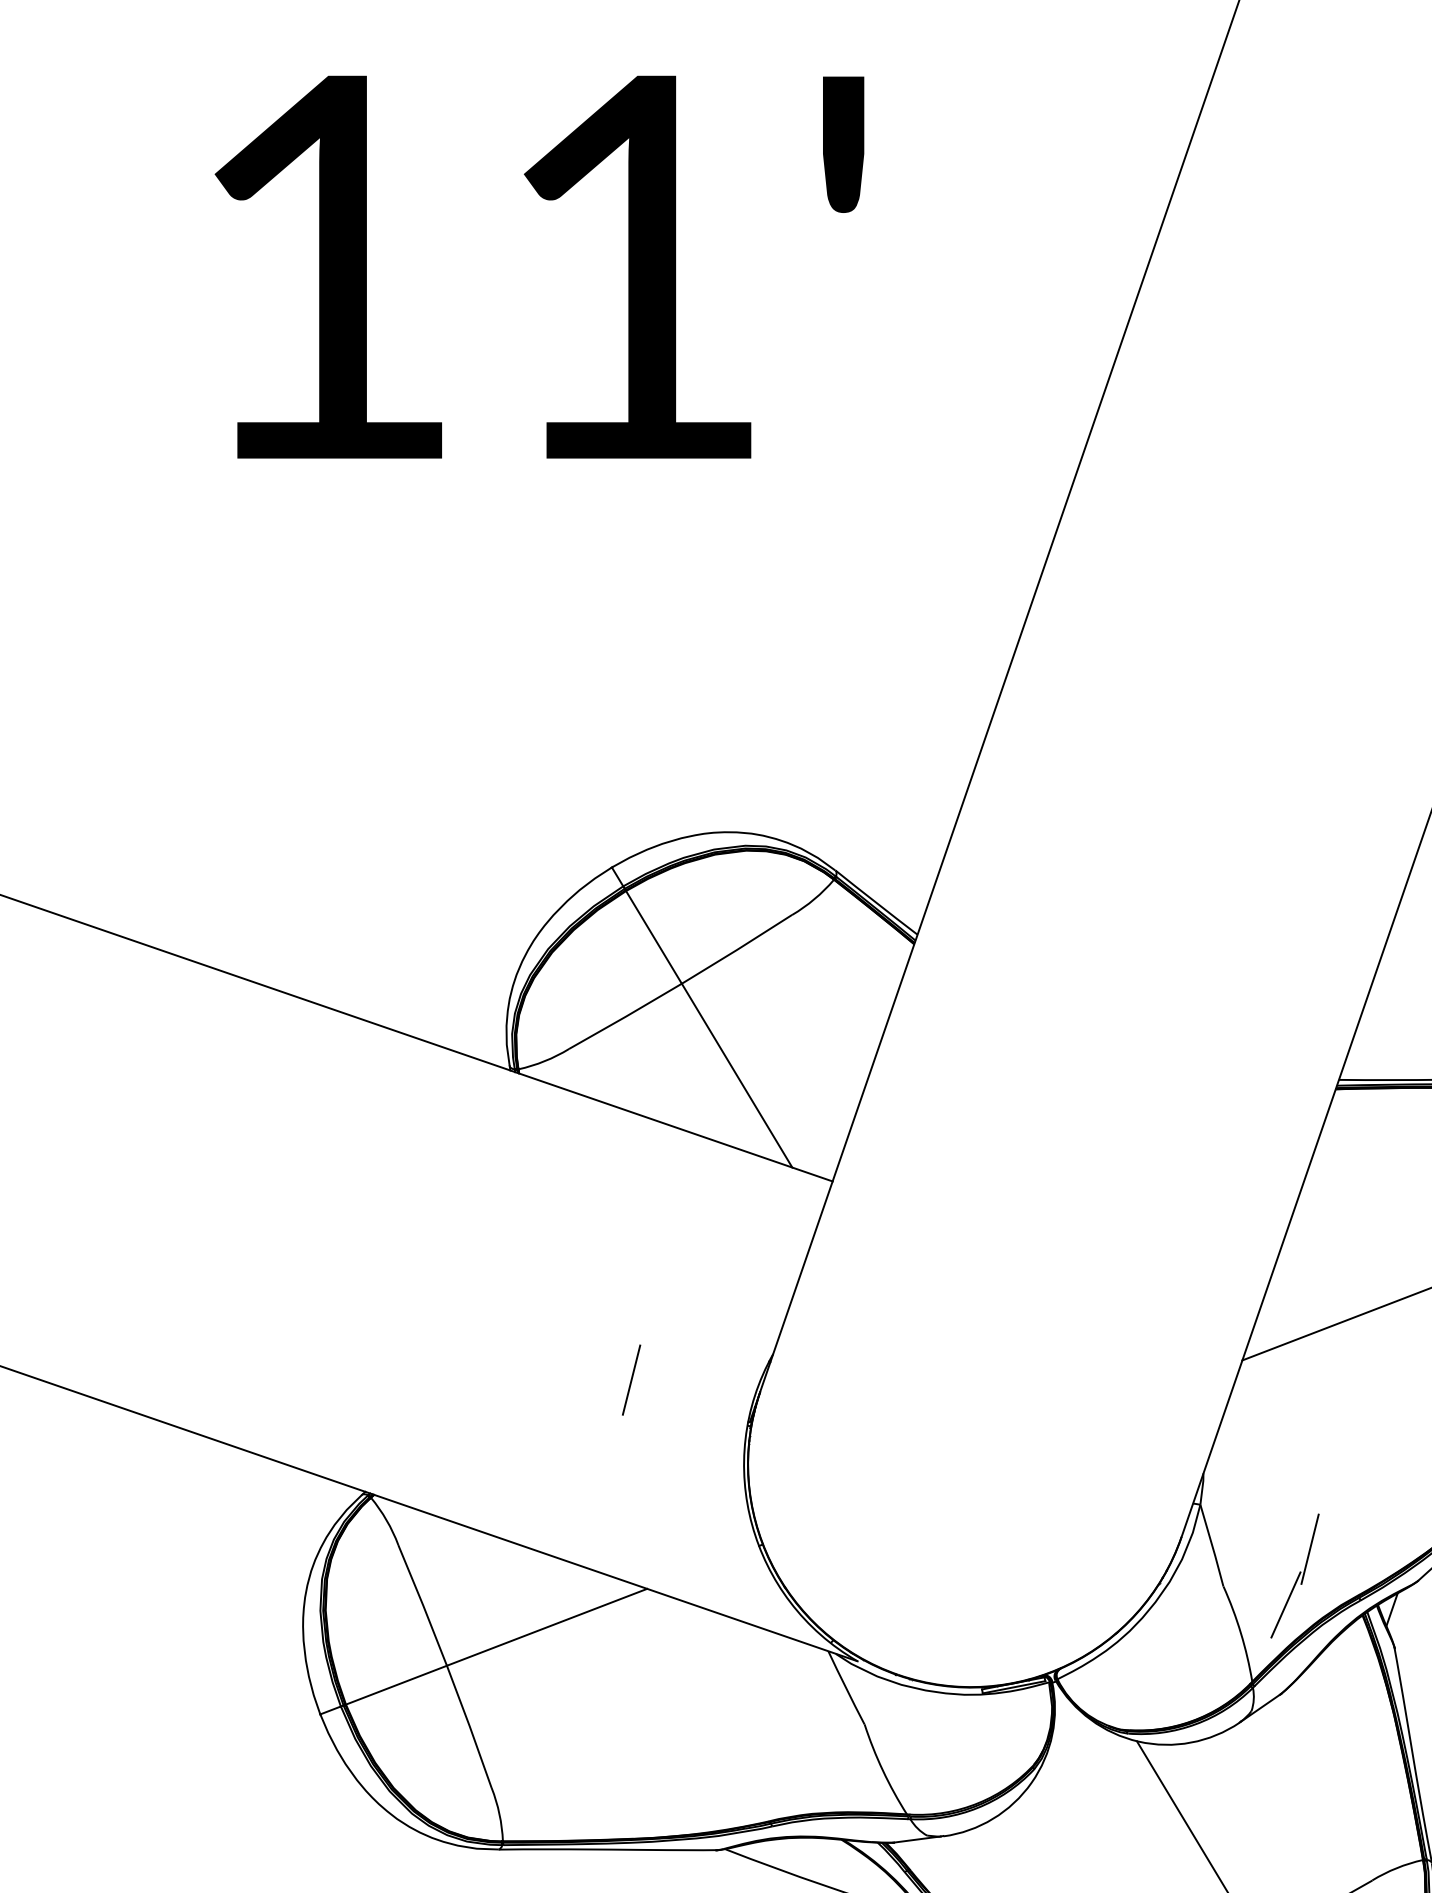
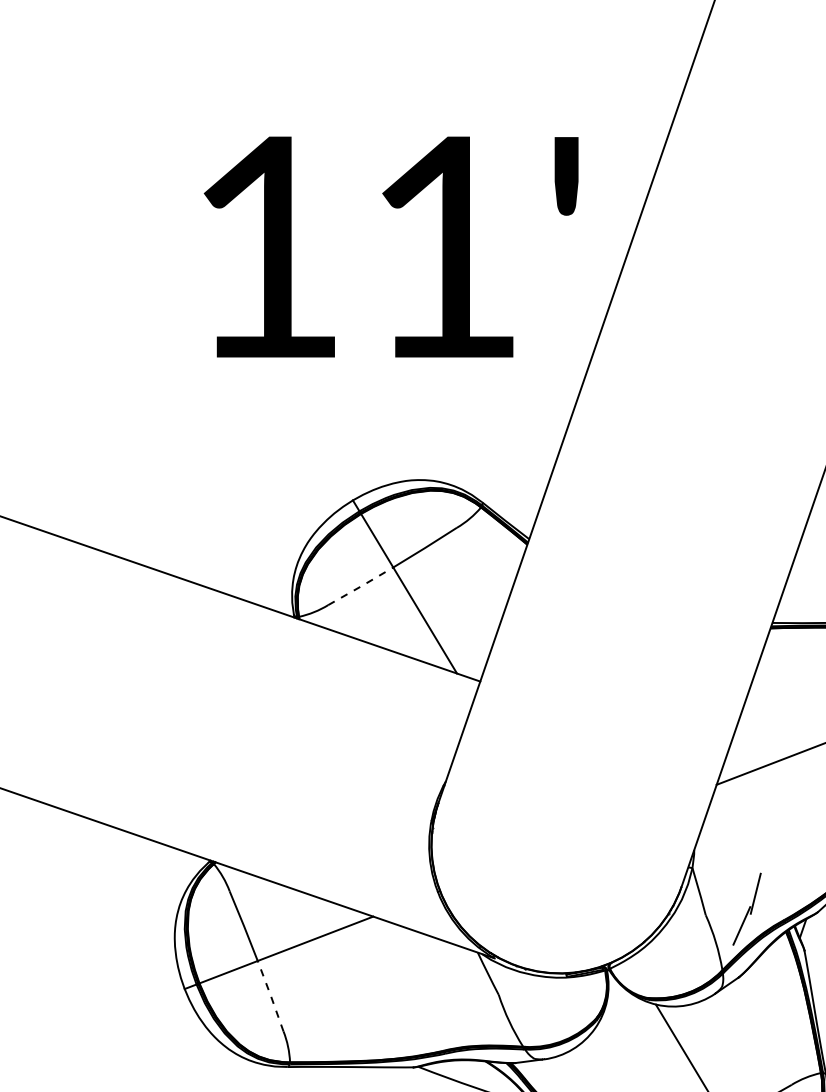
text: (538, 266) -> (390, 246), moved
line: (626, 1016) -> (361, 586), solid -> dashed
line: (631, 1380) -> (364, 796), removed
line: (469, 1725) -> (270, 995), solid -> dashed

